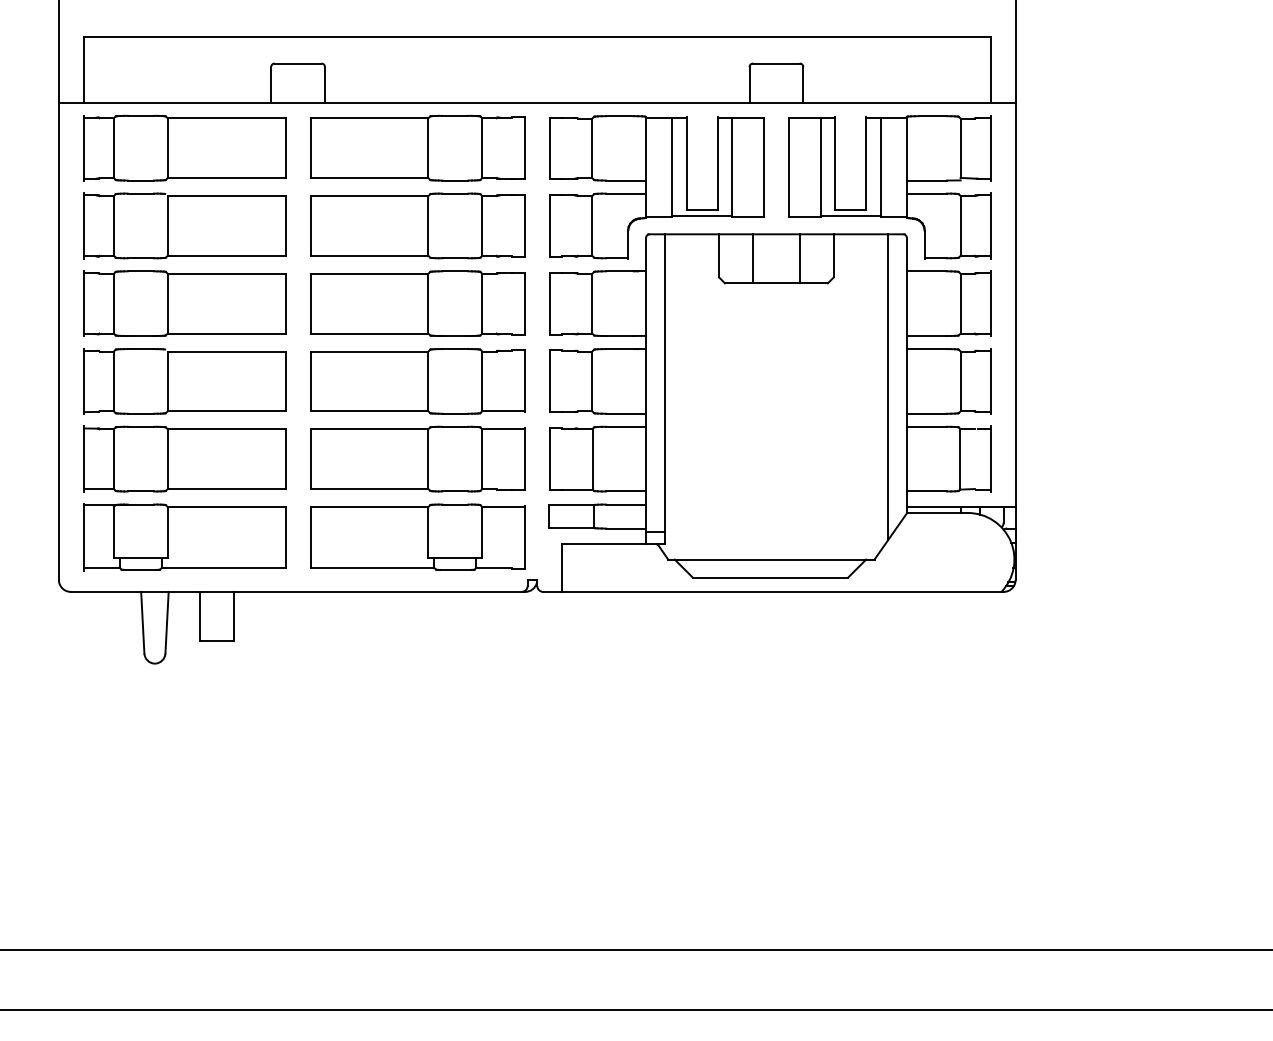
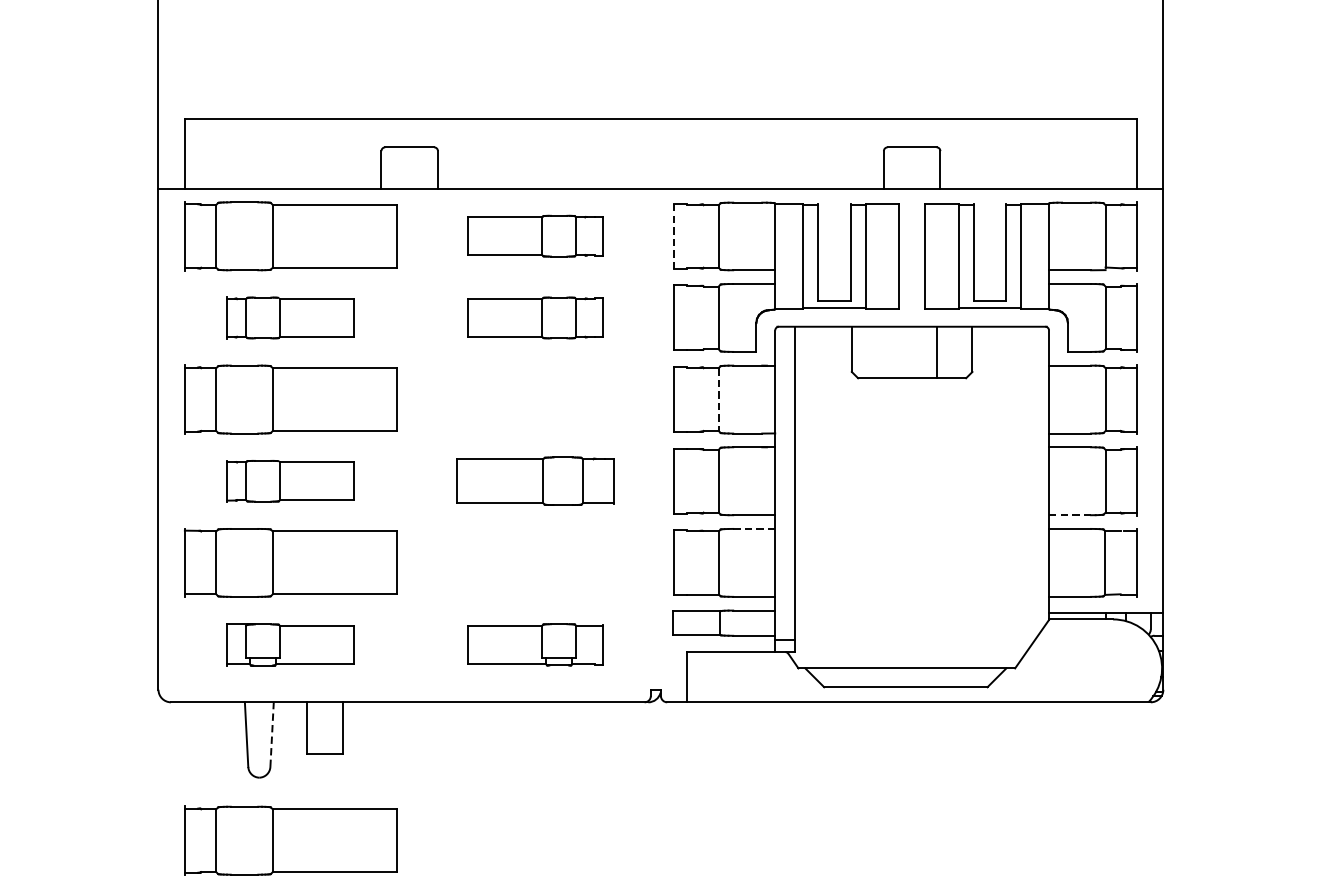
part: (417, 147) -> (535, 235), size x0.6
line: (549, 148) -> (673, 236), solid -> dashed
part: (184, 225) -> (290, 317), size x0.6
part: (417, 225) -> (535, 317), size x0.6
line: (752, 258) -> (886, 352), removed
part: (417, 303) -> (535, 399), removed
line: (592, 303) -> (718, 399), solid -> dashed
part: (184, 381) -> (290, 481), size x0.6
part: (417, 381) -> (535, 481), size x0.7
line: (887, 387) -> (1028, 487), removed
line: (927, 413) -> (1070, 514), solid -> dashed
line: (625, 426) -> (753, 528), solid -> dashed
part: (417, 458) -> (535, 562), removed
part: (417, 536) -> (535, 644), size x0.6
part: (184, 537) -> (290, 645), size x0.6
line: (167, 622) -> (272, 734), solid -> dashed
part: (184, 723) -> (290, 840), added

